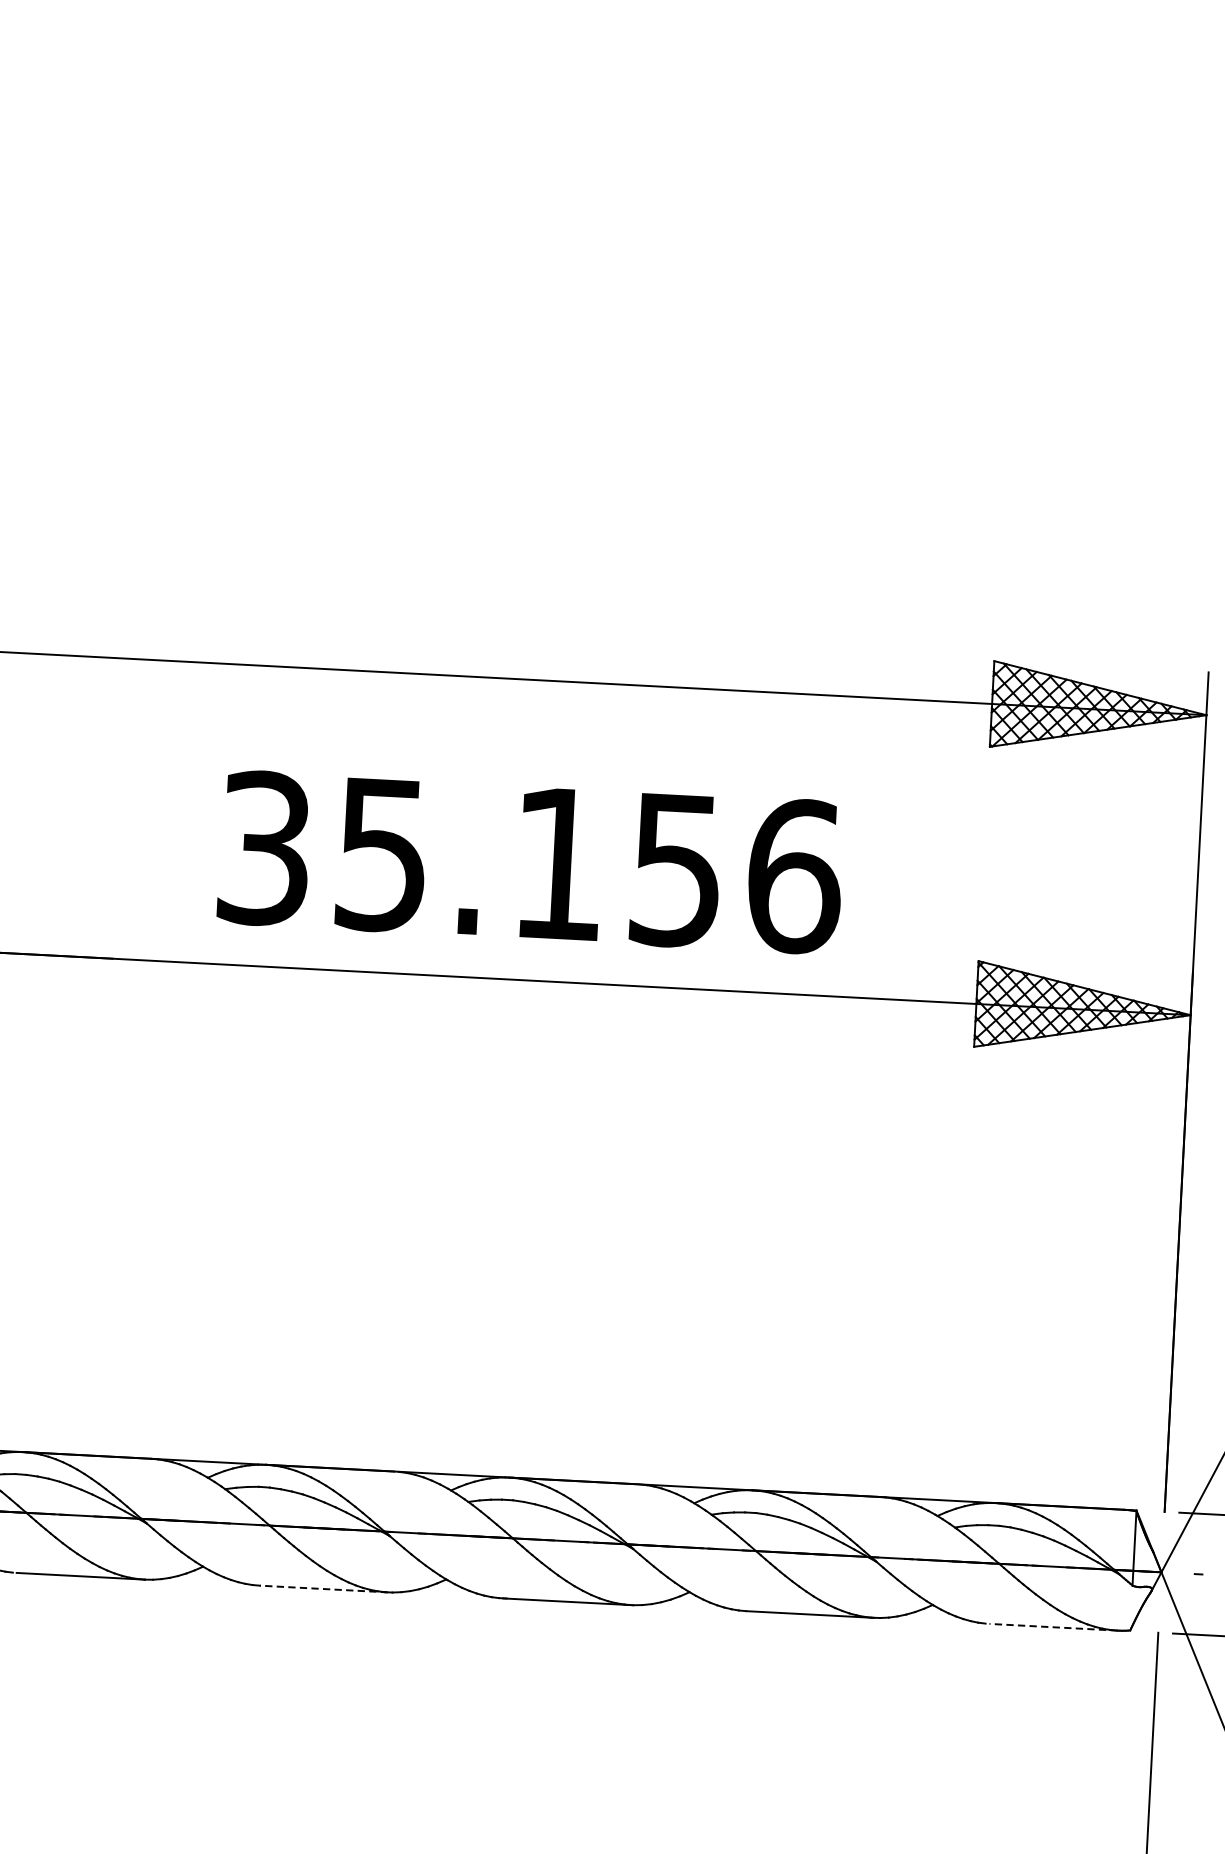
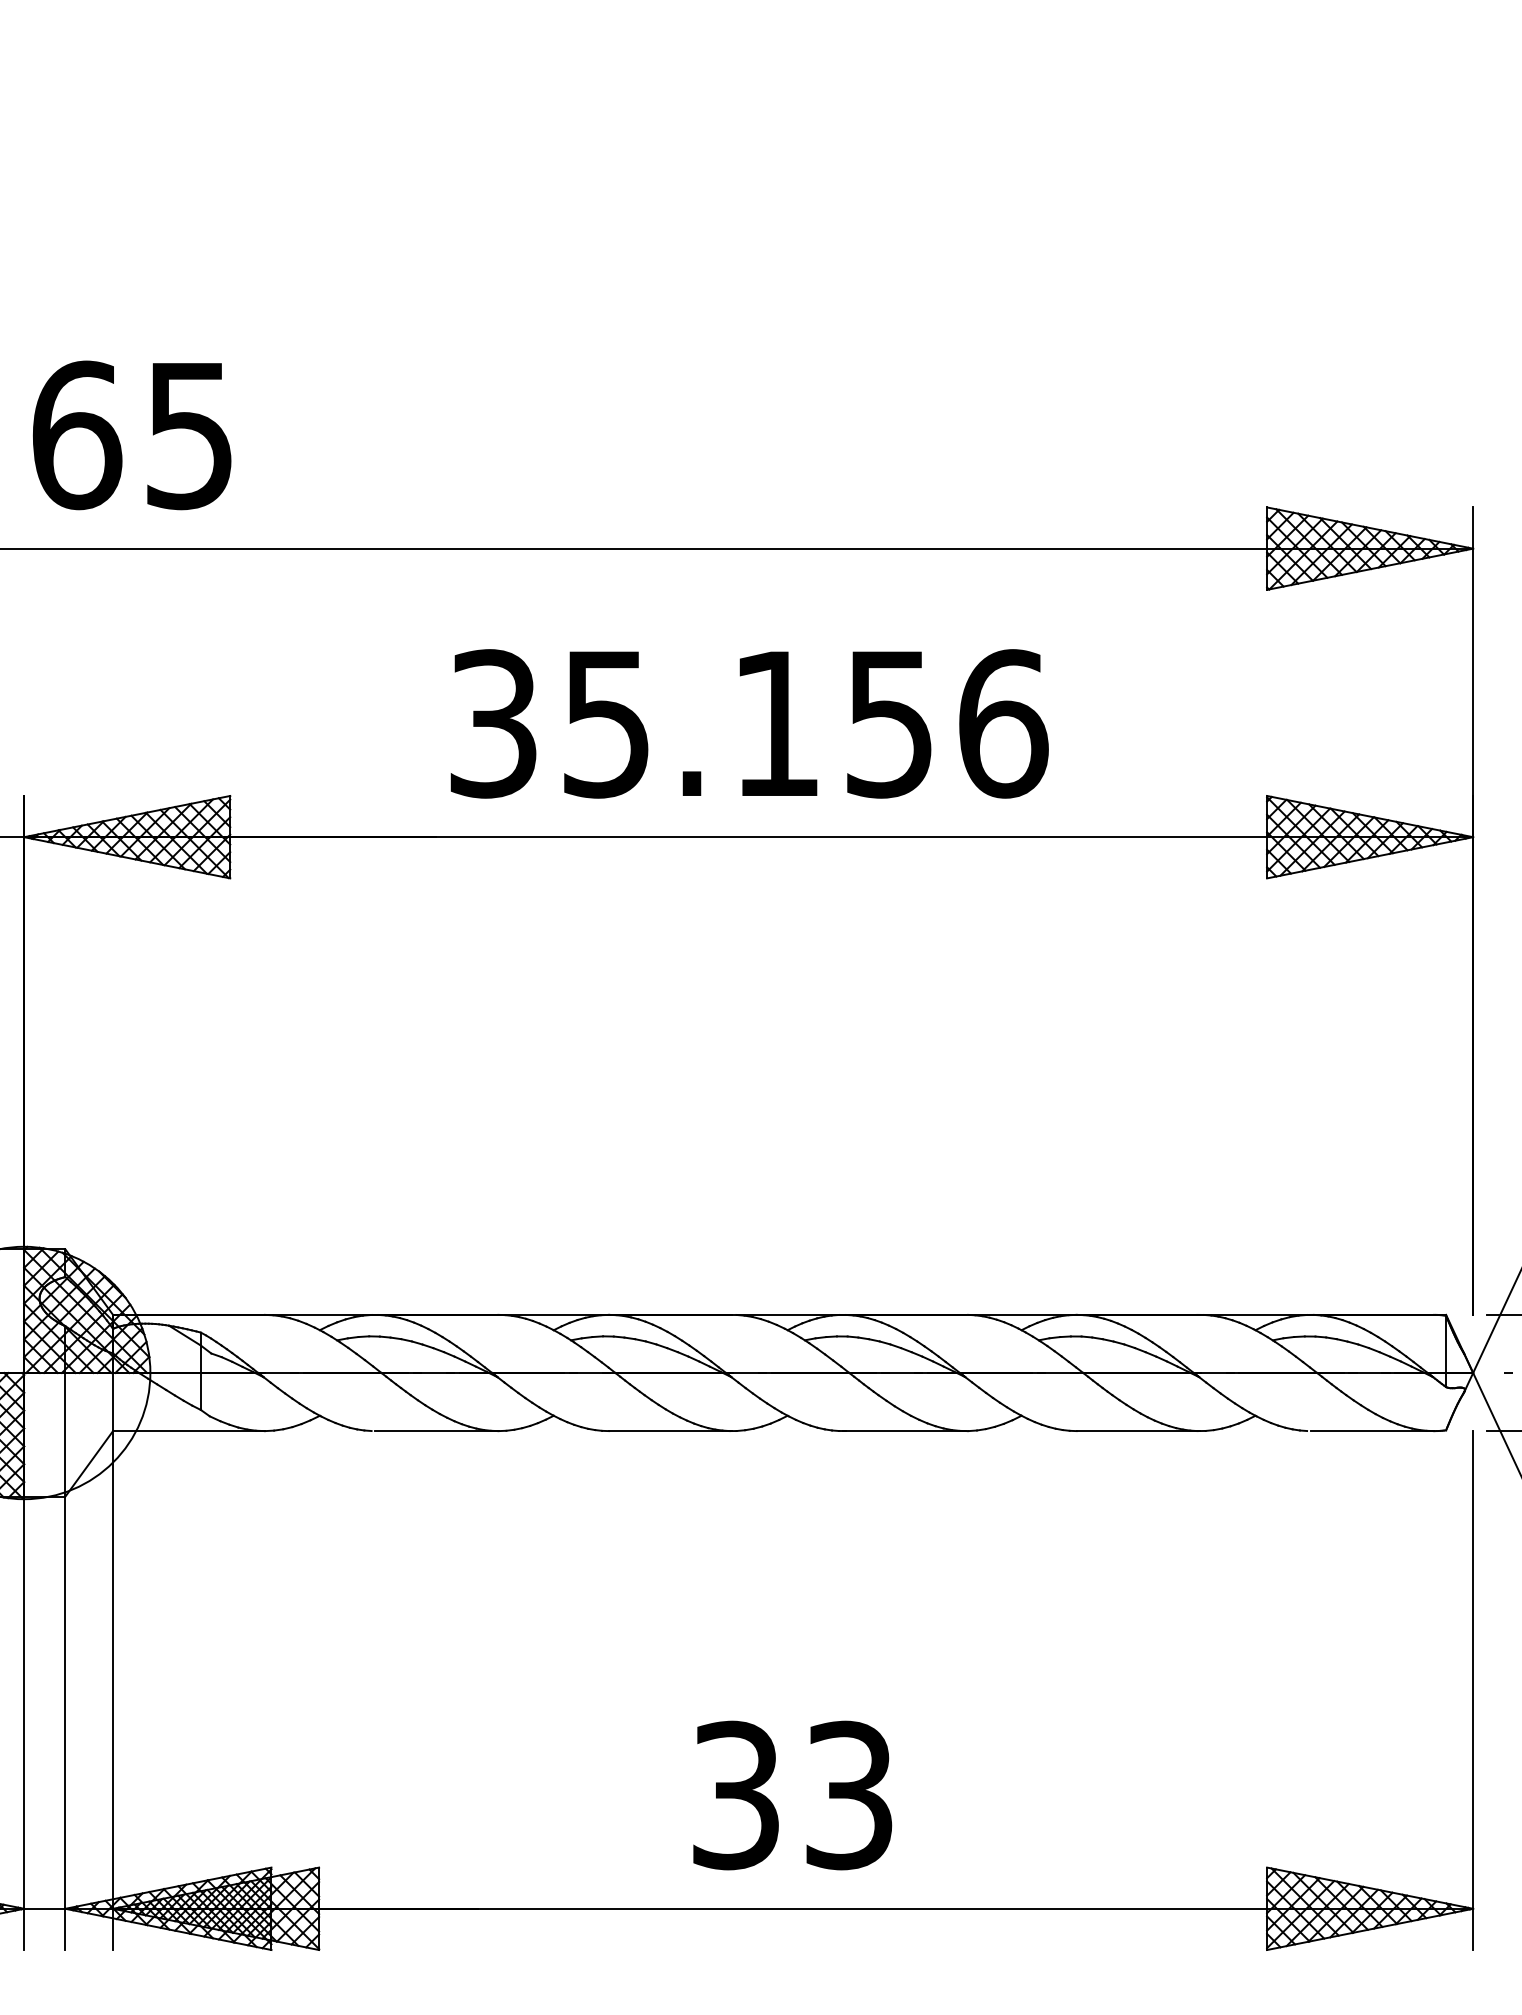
text: (530, 862) -> (749, 723), moved
line: (323, 1589) -> (670, 1431), dashed -> solid
line: (1053, 1627) -> (1372, 1431), dashed -> solid

